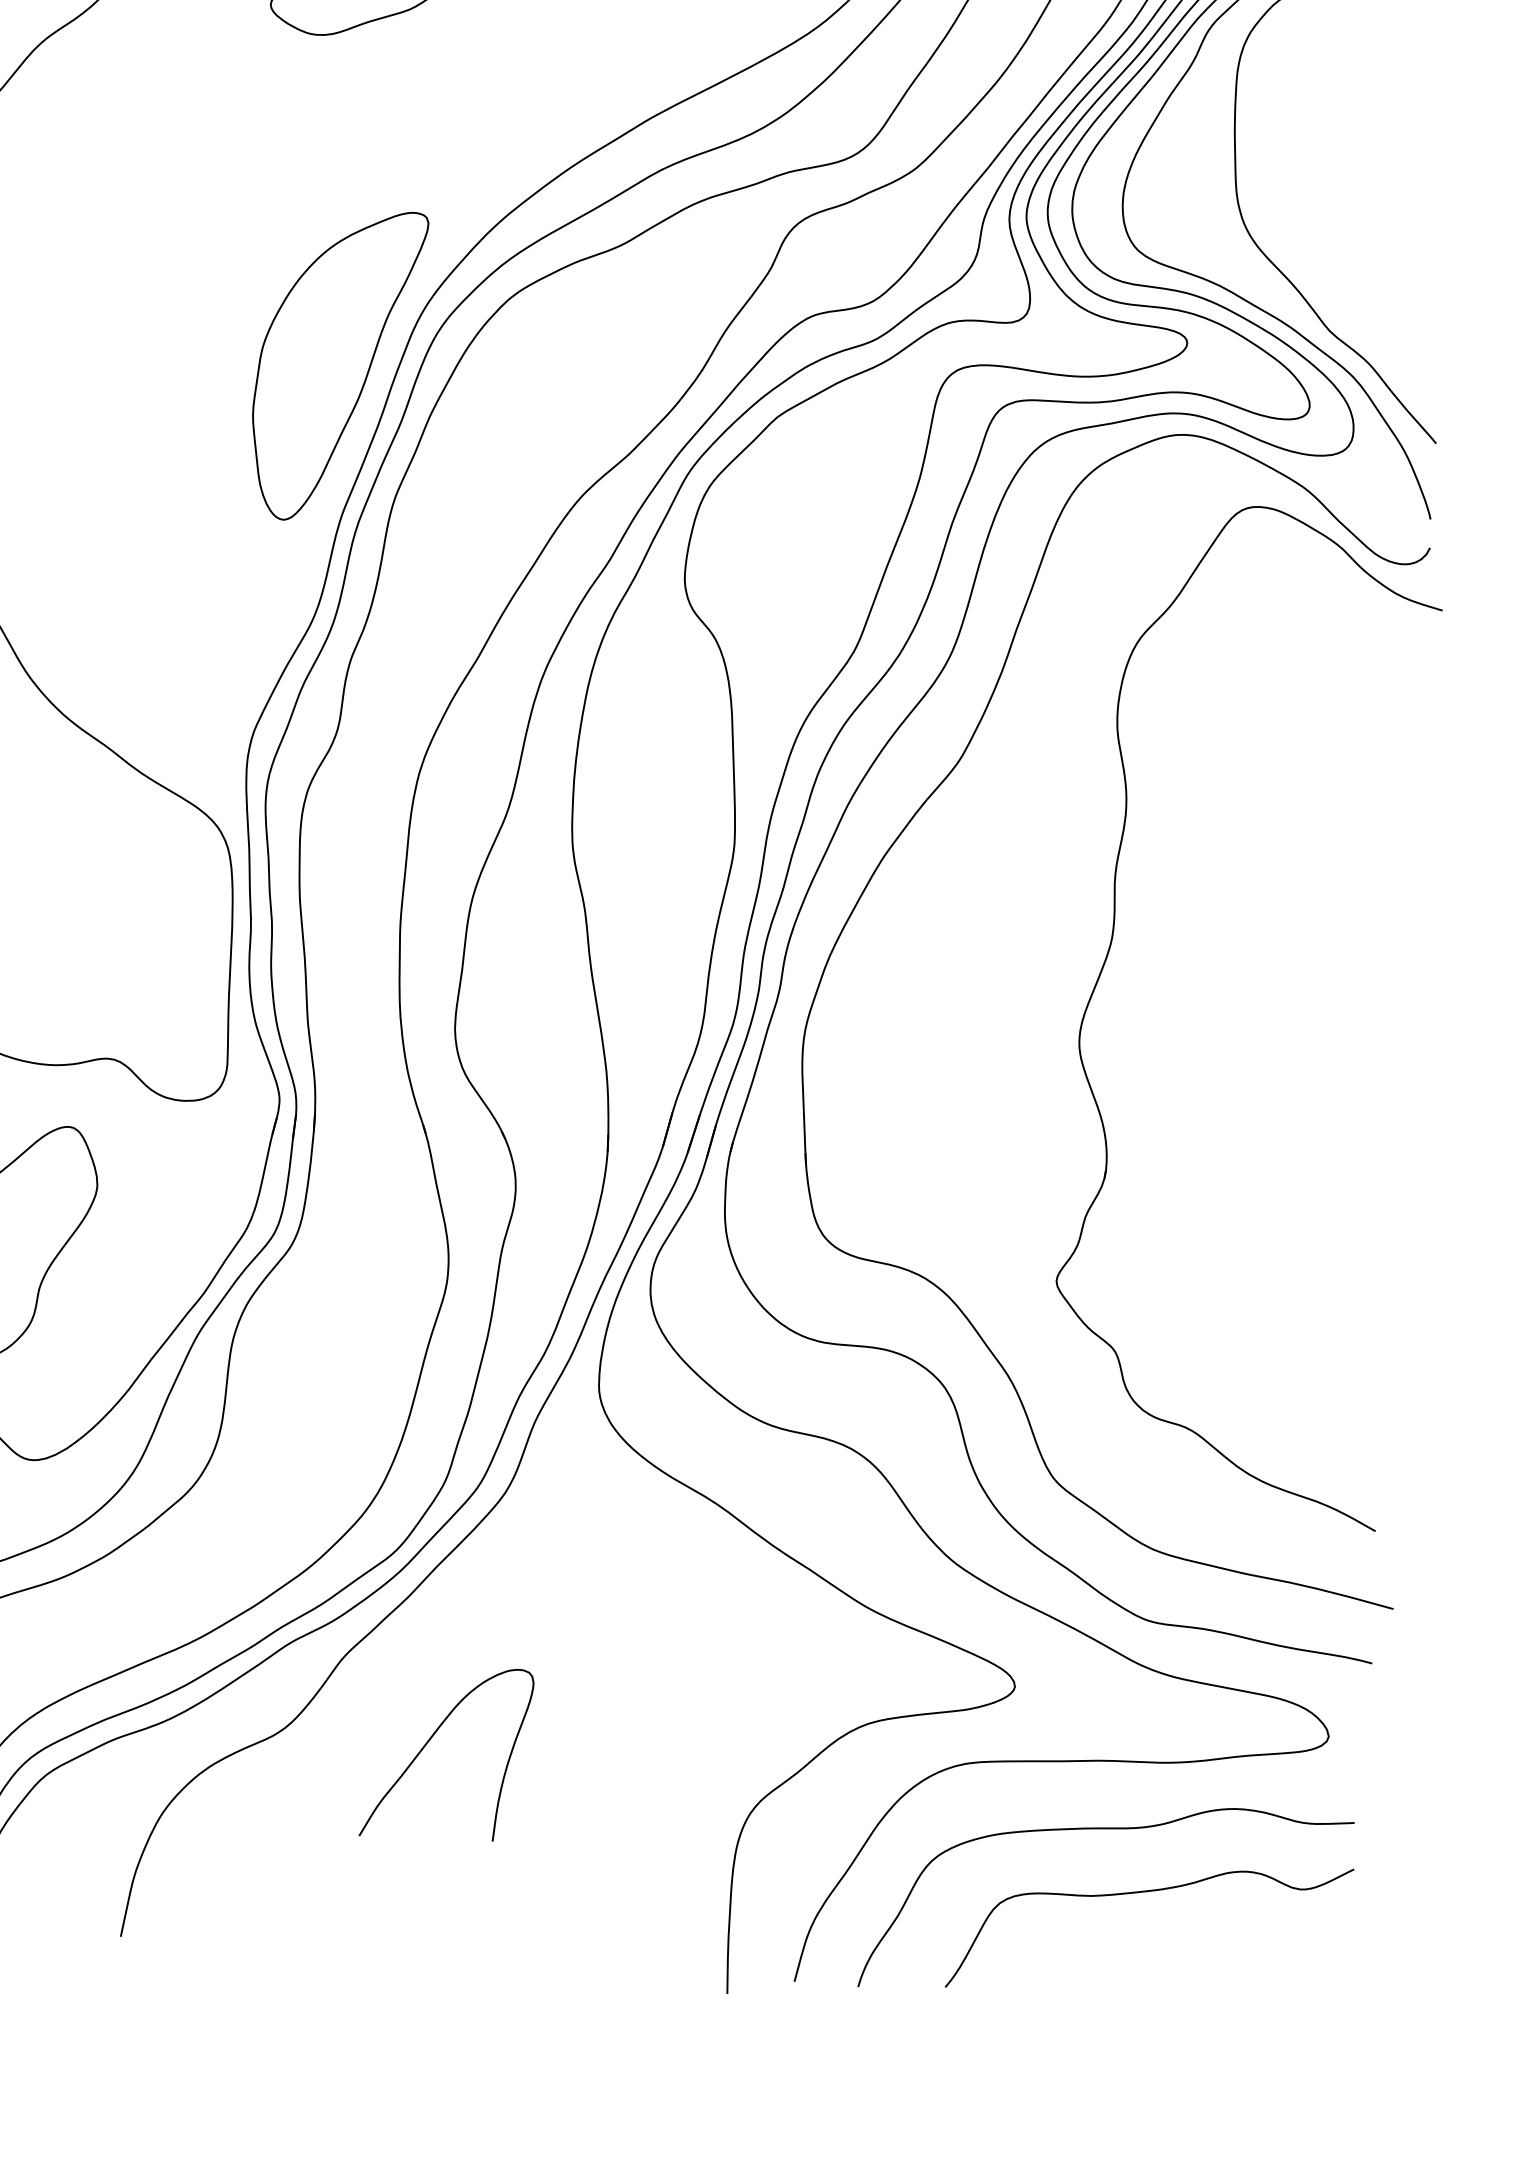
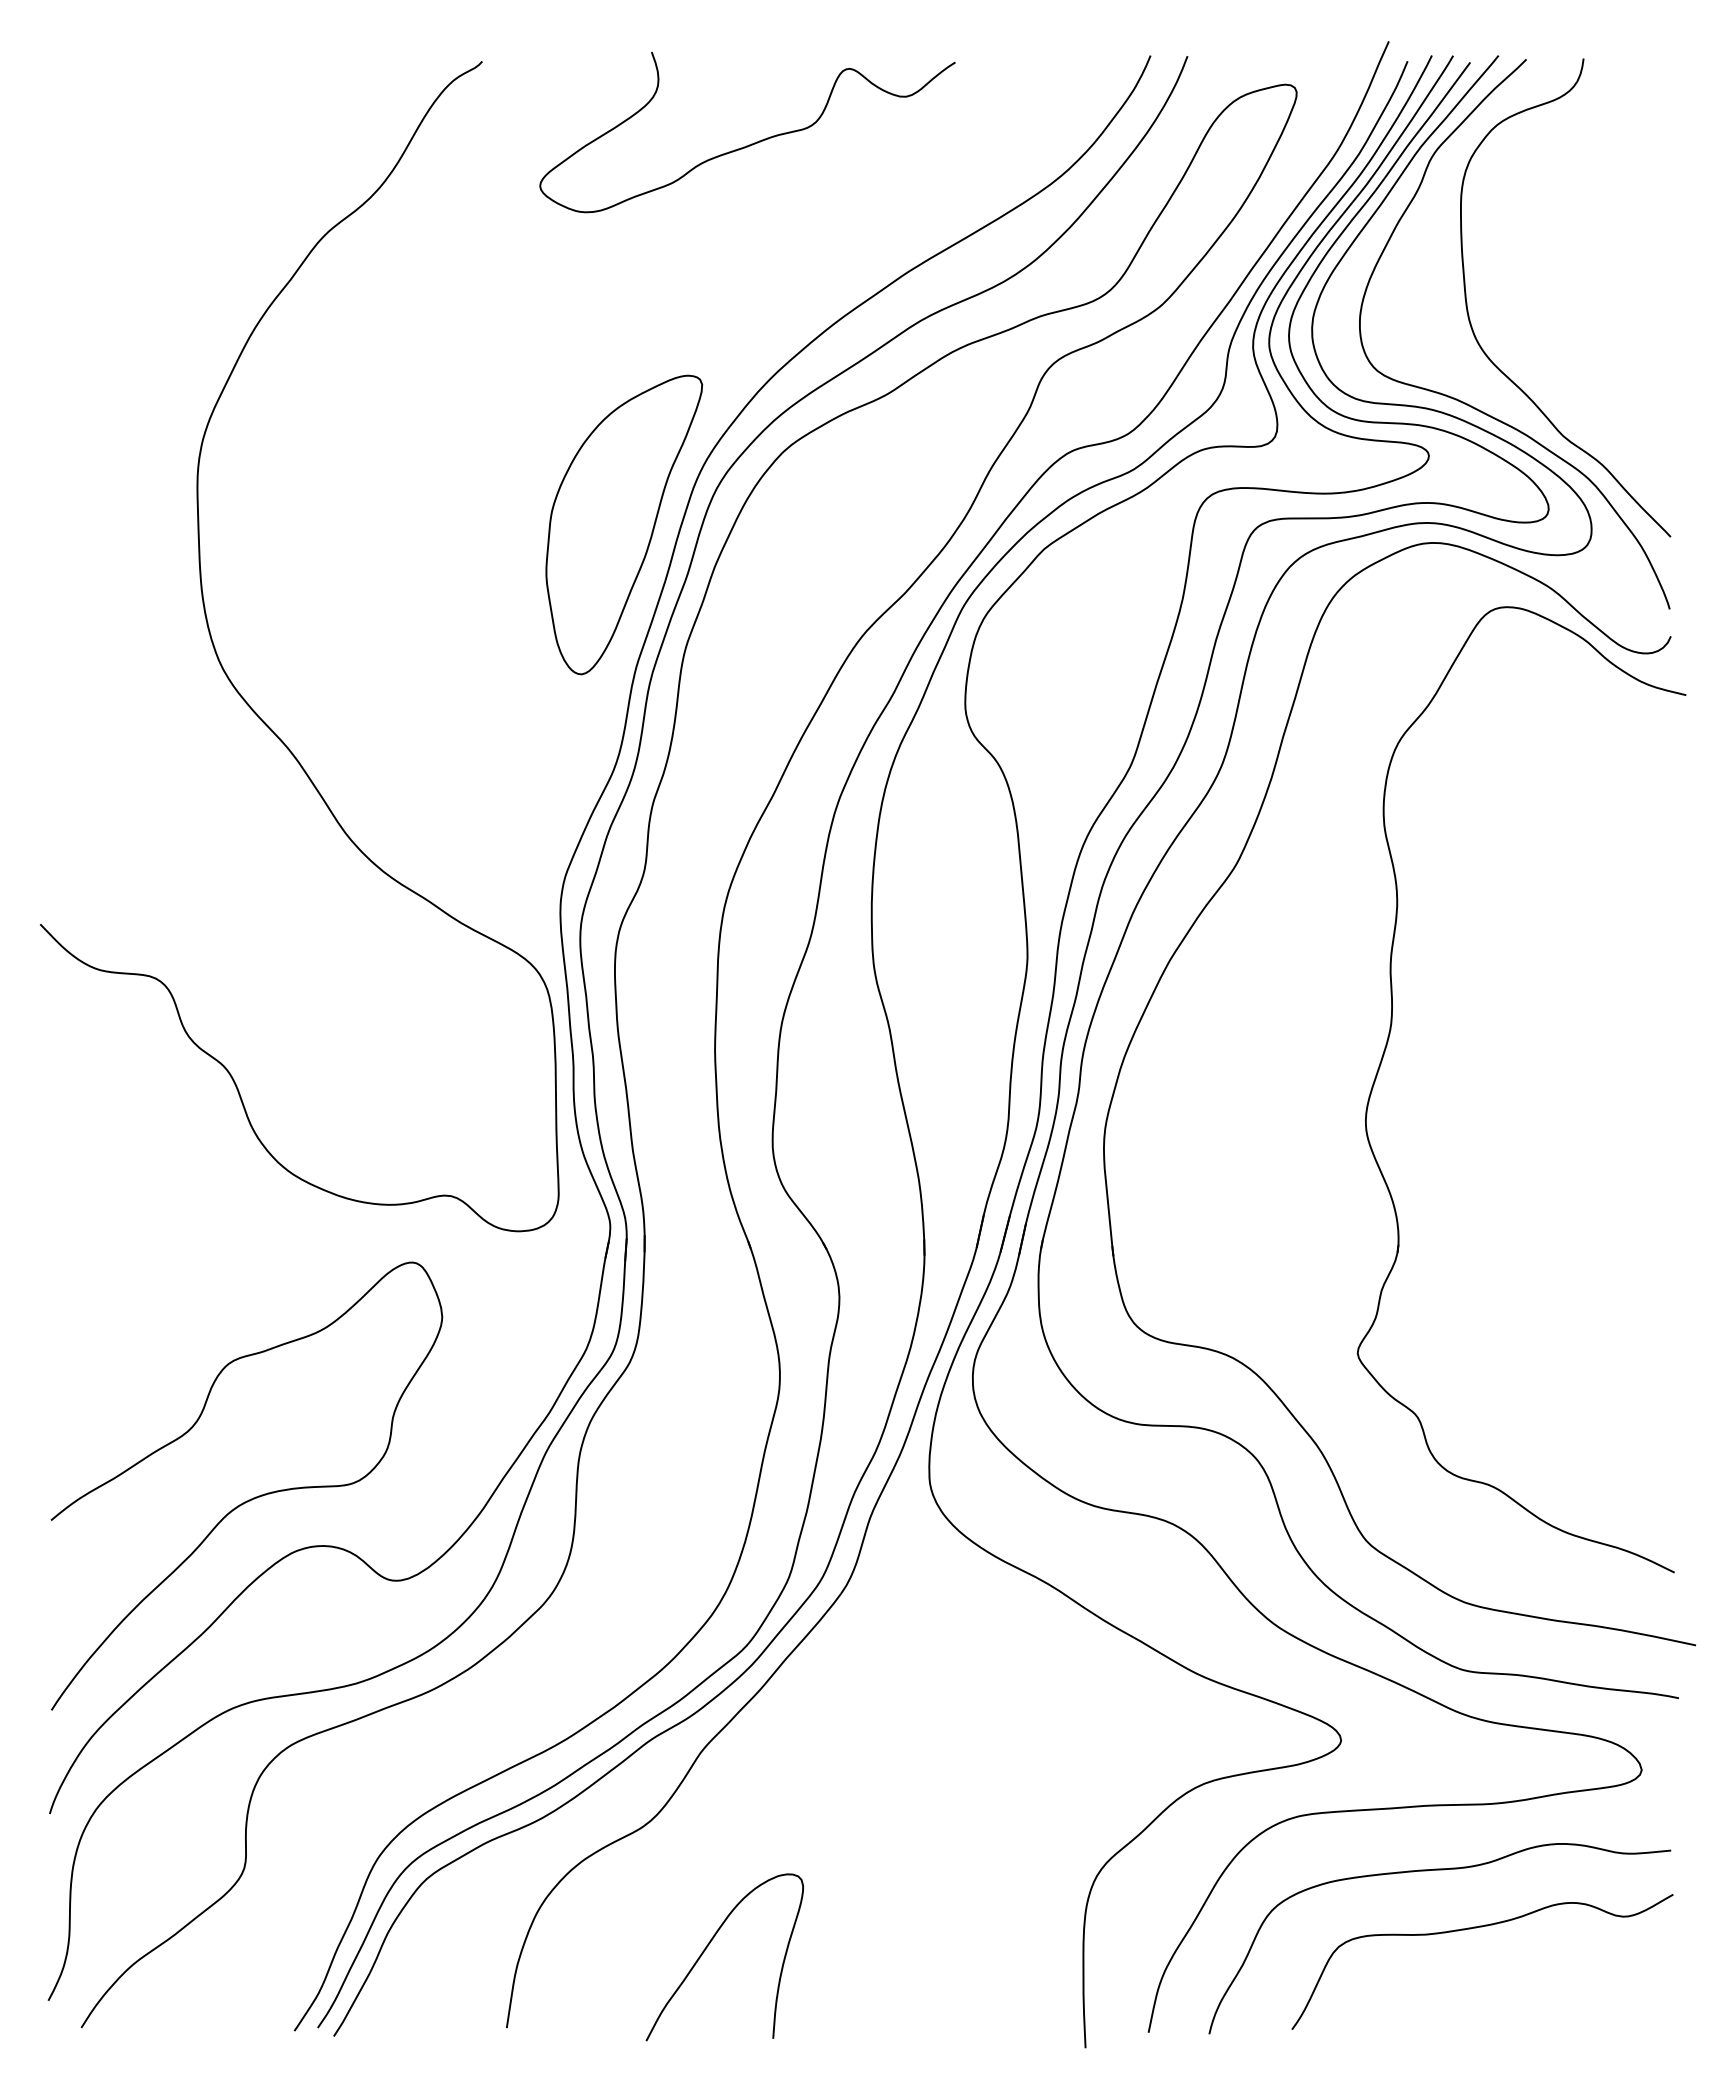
curve: (430, 1740) -> (708, 1946), moved

